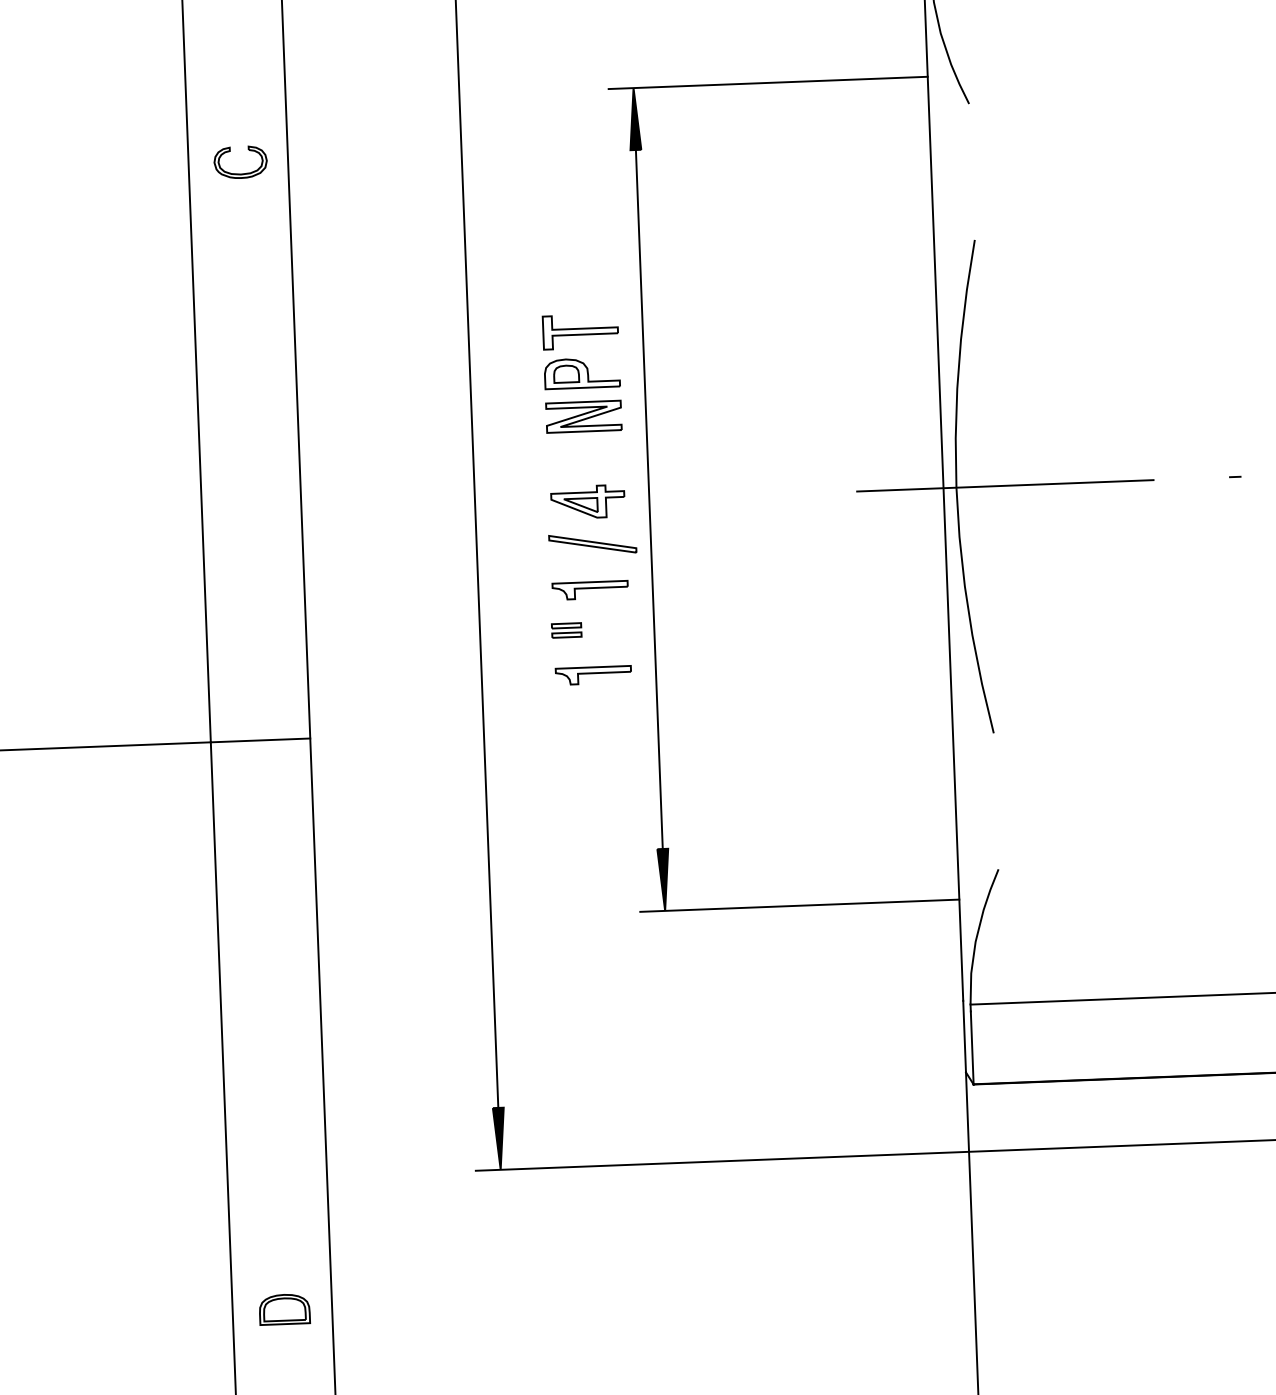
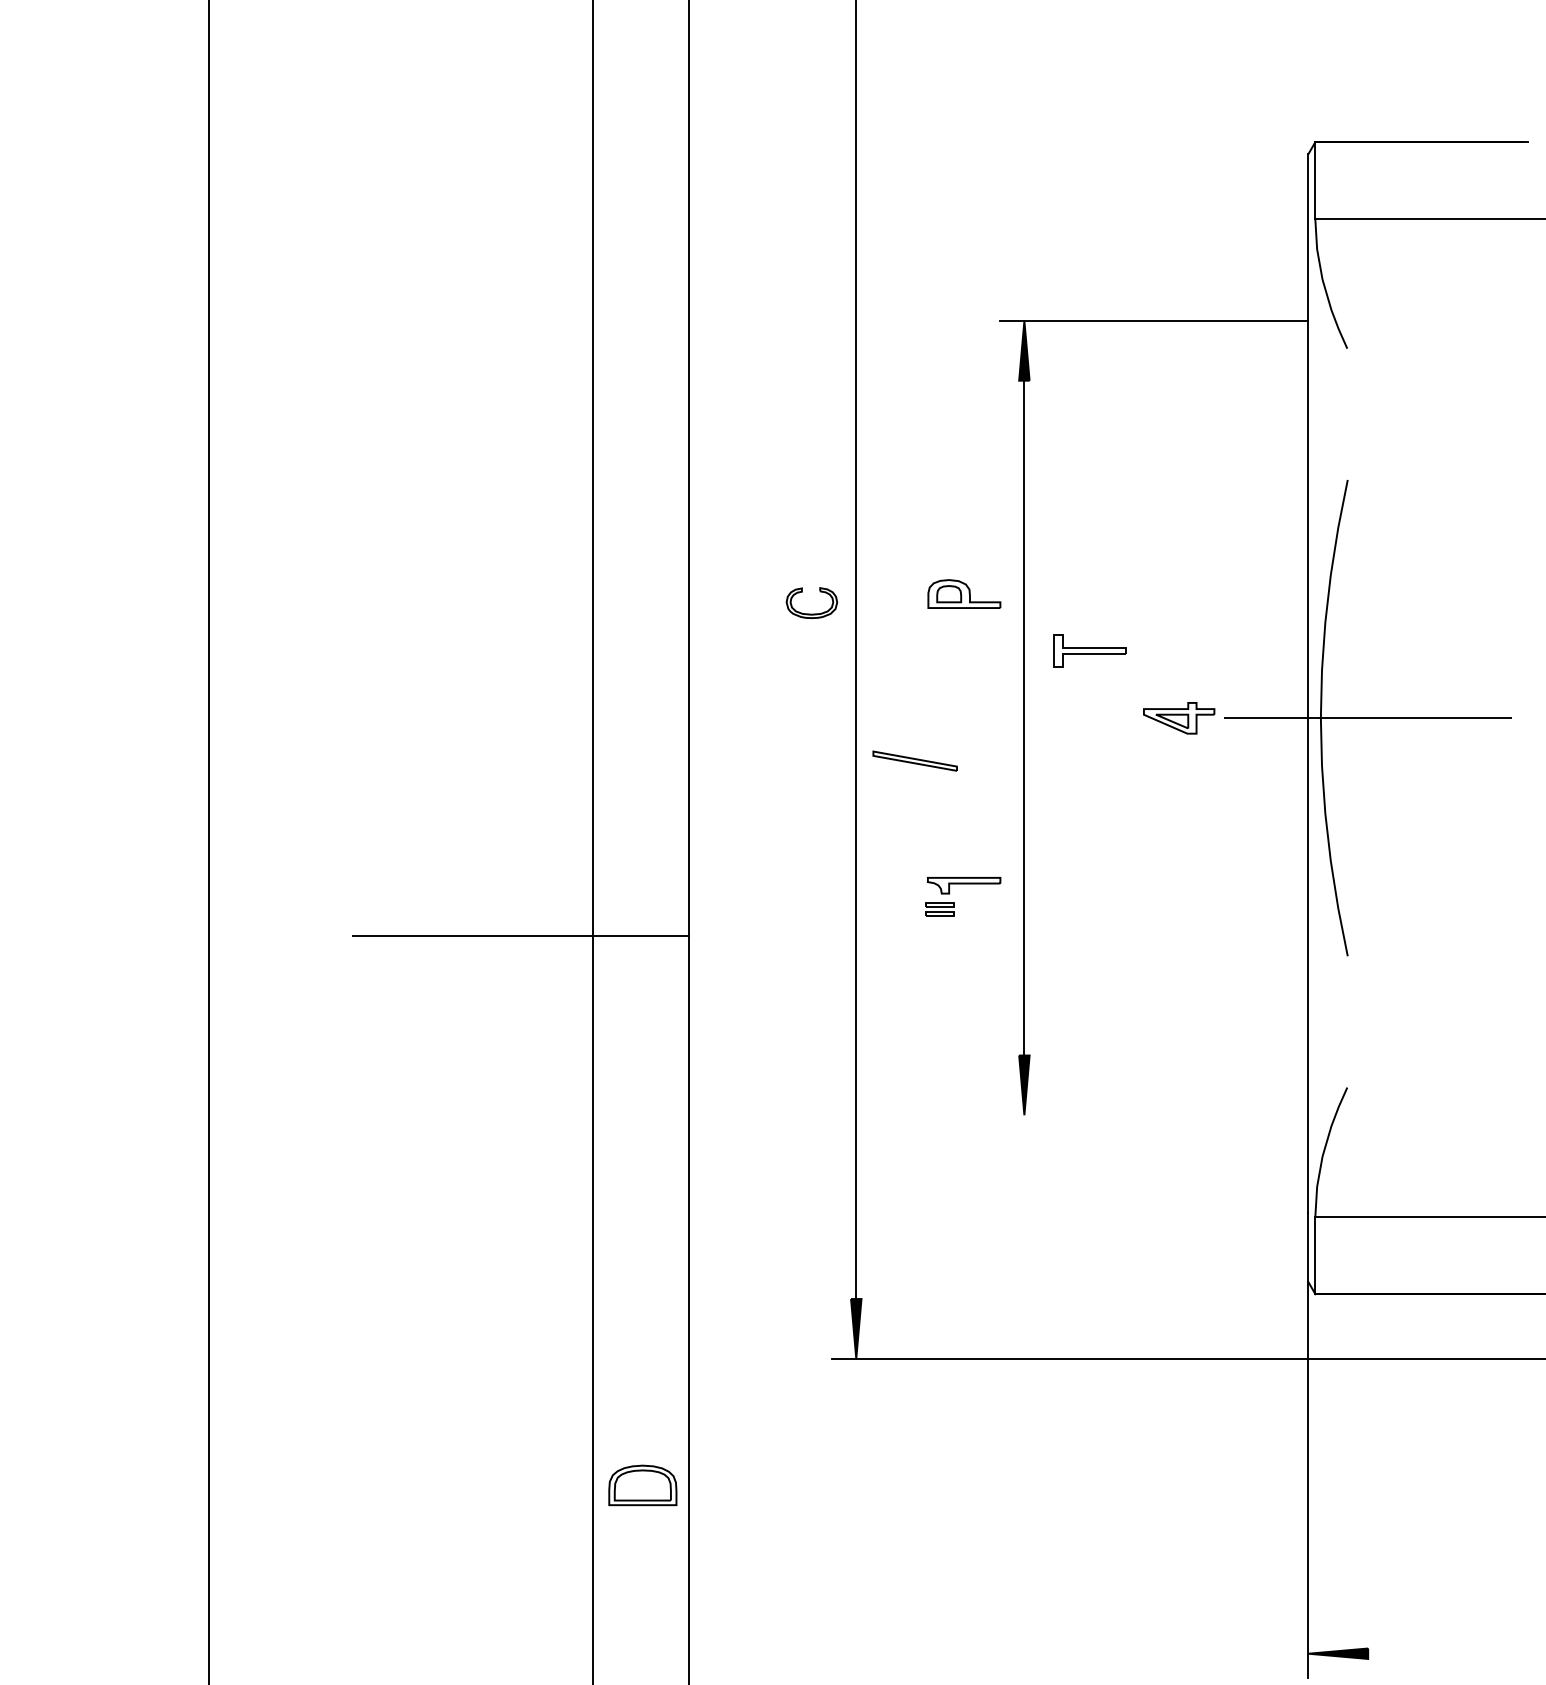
part: (240, 173) -> (811, 613), moved
part: (579, 331) -> (1089, 650), moved
part: (584, 416) -> (964, 635), removed
part: (588, 502) -> (1179, 718), moved
part: (592, 543) -> (914, 760), moved
part: (590, 590) -> (964, 803), removed
part: (566, 630) -> (939, 909), moved
line: (799, 905) -> (1154, 1115), removed
part: (284, 1309) -> (642, 1485), size x1.4

